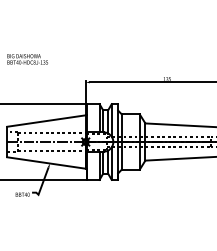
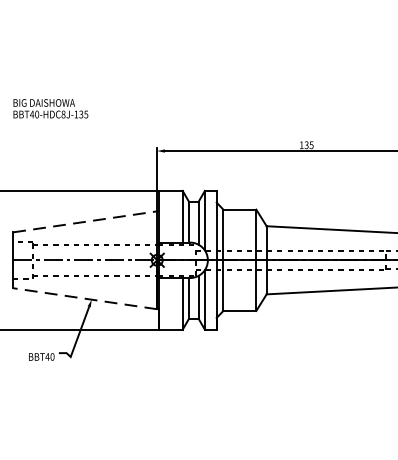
line: (46, 121) -> (85, 222), solid -> dashed
line: (46, 163) -> (85, 299), solid -> dashed

